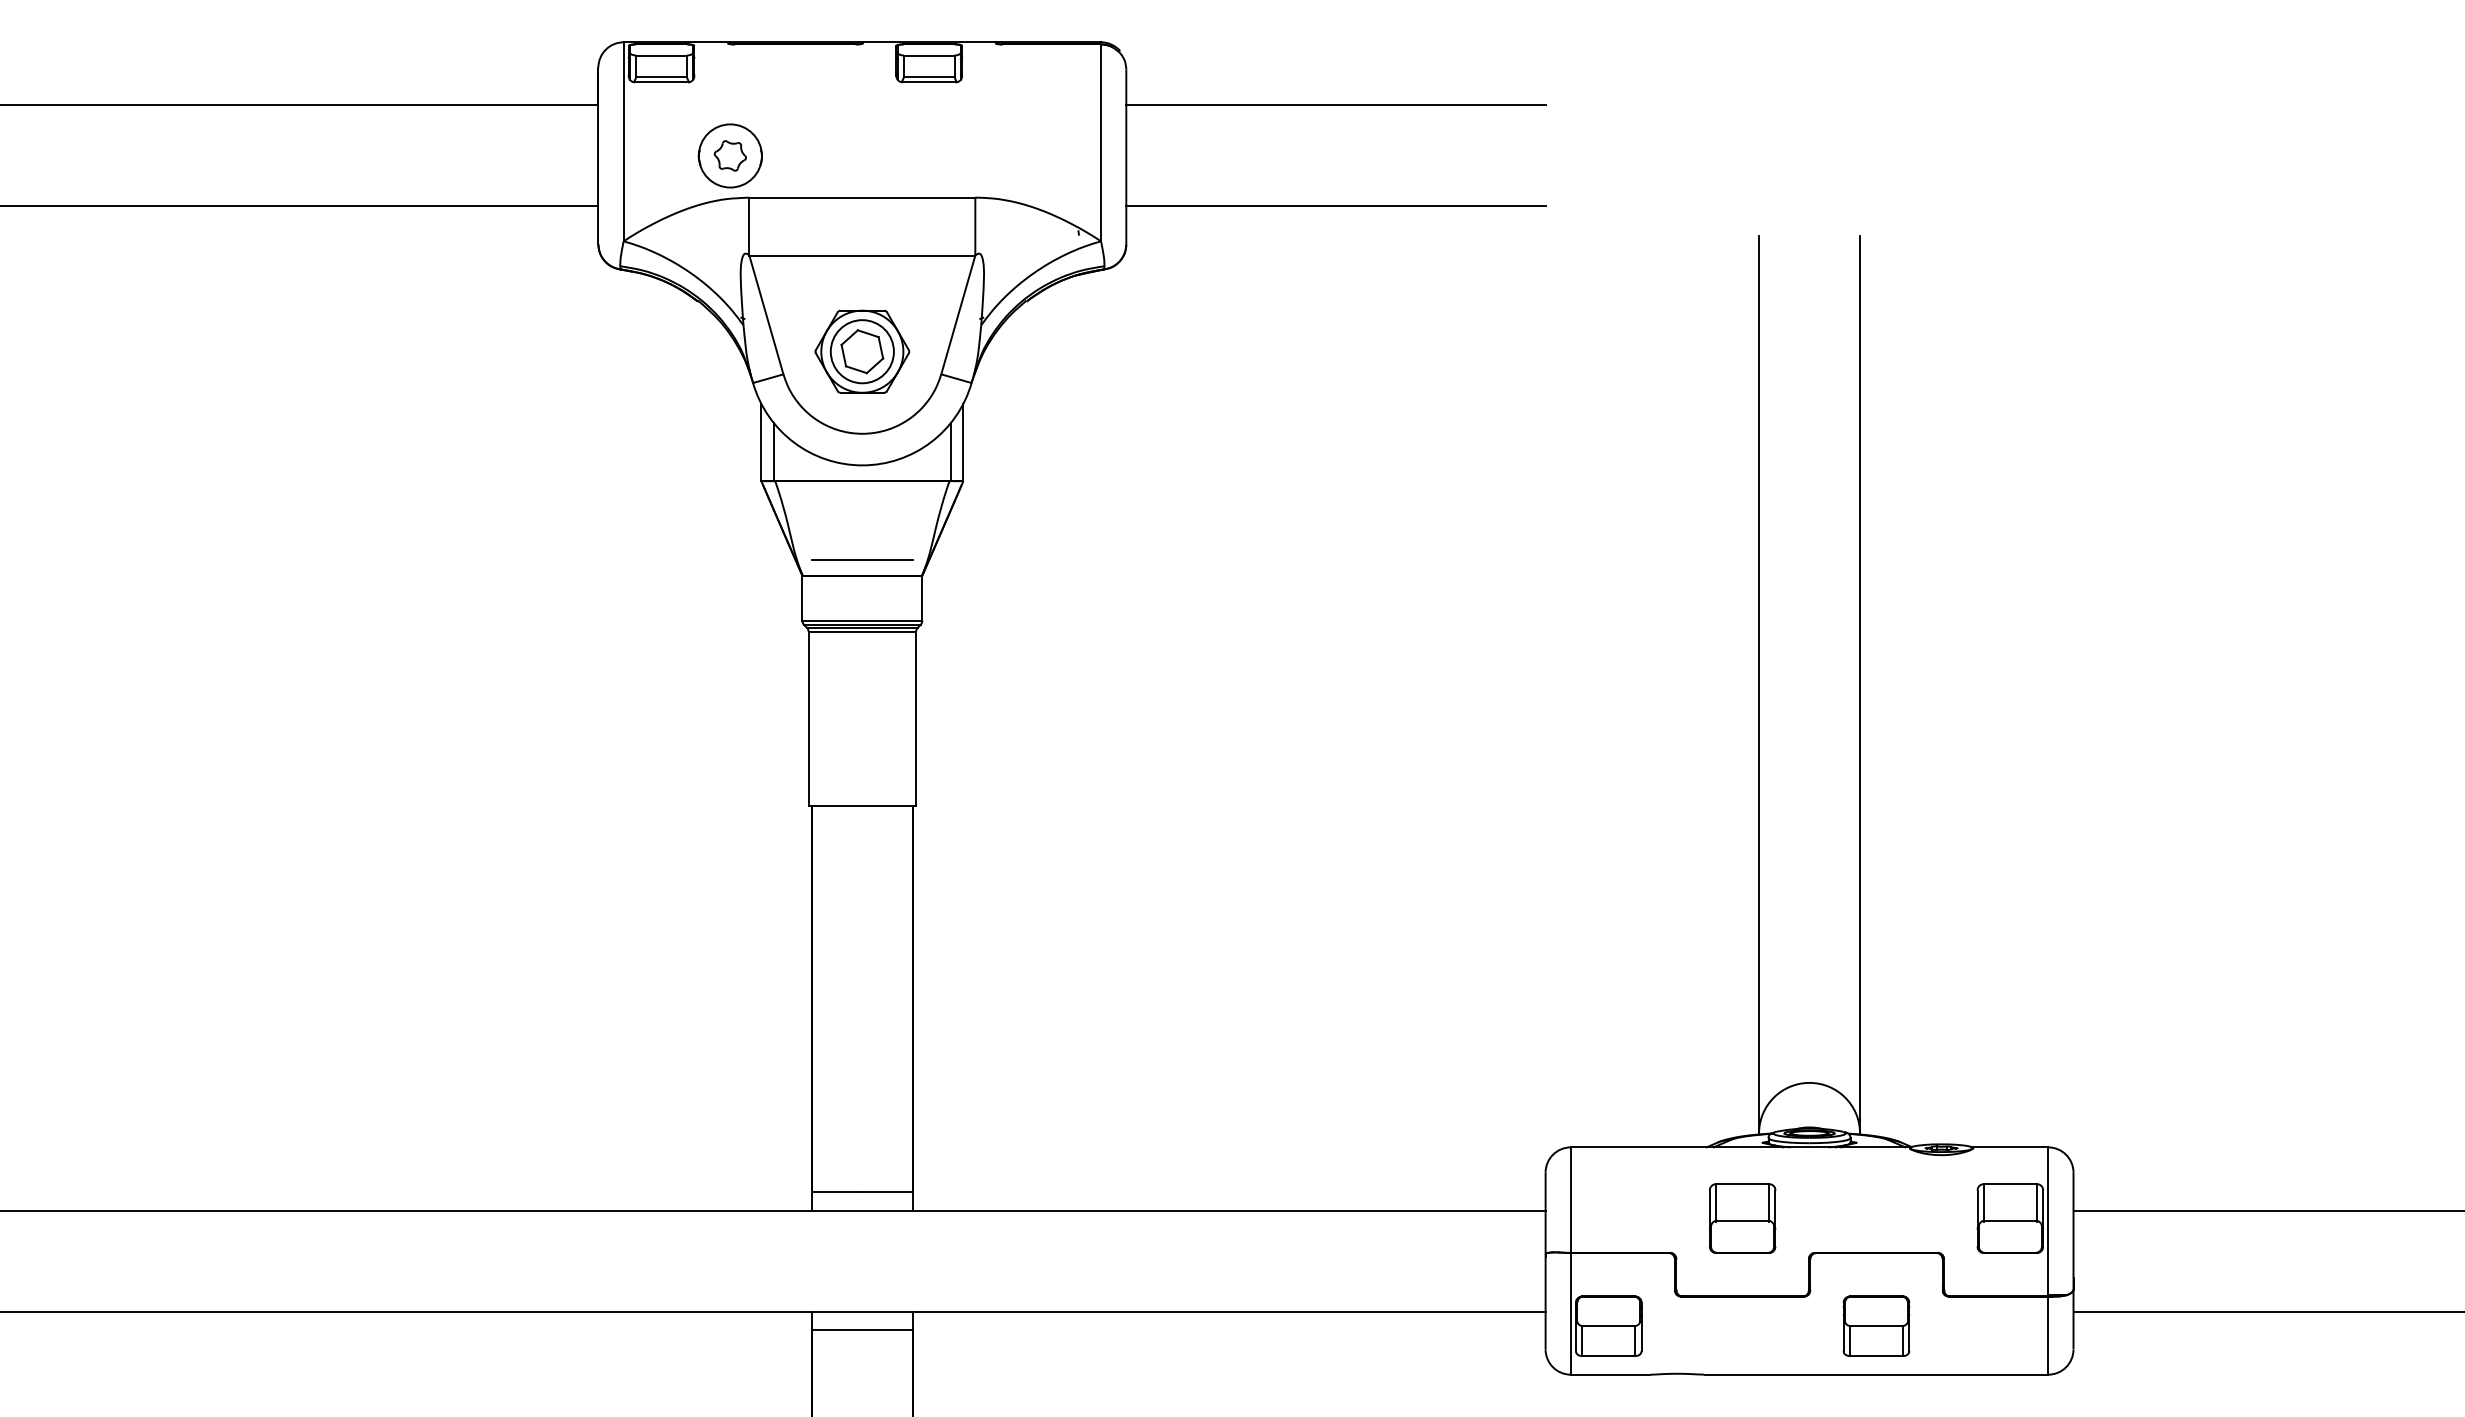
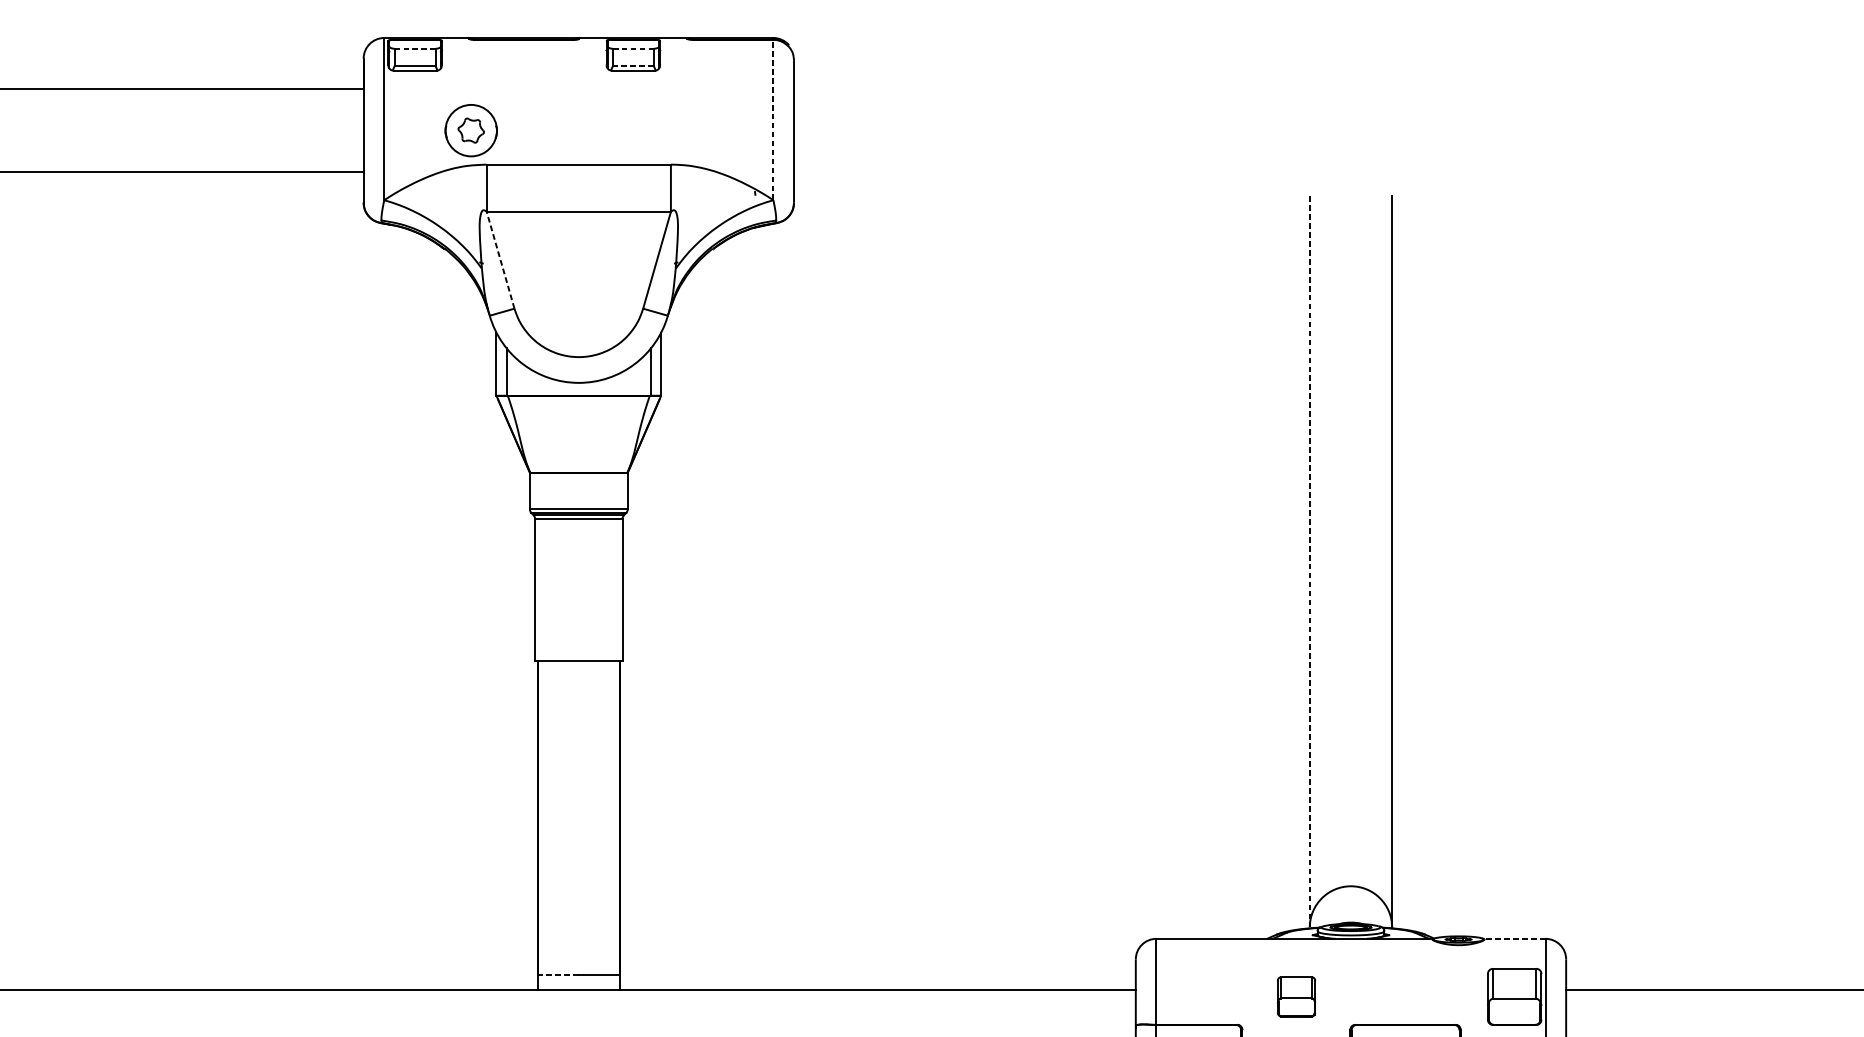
line: (662, 55) -> (415, 48), solid -> dashed
line: (929, 55) -> (633, 48), solid -> dashed
line: (928, 77) -> (632, 66), solid -> dashed
line: (1335, 105) -> (964, 89), removed
line: (1101, 142) -> (773, 119), solid -> dashed
line: (1335, 206) -> (964, 171), removed
line: (766, 314) -> (500, 259), solid -> dashed
part: (862, 351) -> (578, 290), removed
line: (862, 559) -> (578, 459), removed
line: (1759, 685) -> (1310, 562), solid -> dashed
line: (2010, 1147) -> (1514, 938), solid -> dashed
line: (836, 1191) -> (557, 974), solid -> dashed
part: (1742, 1218) -> (1296, 996), size x0.7

